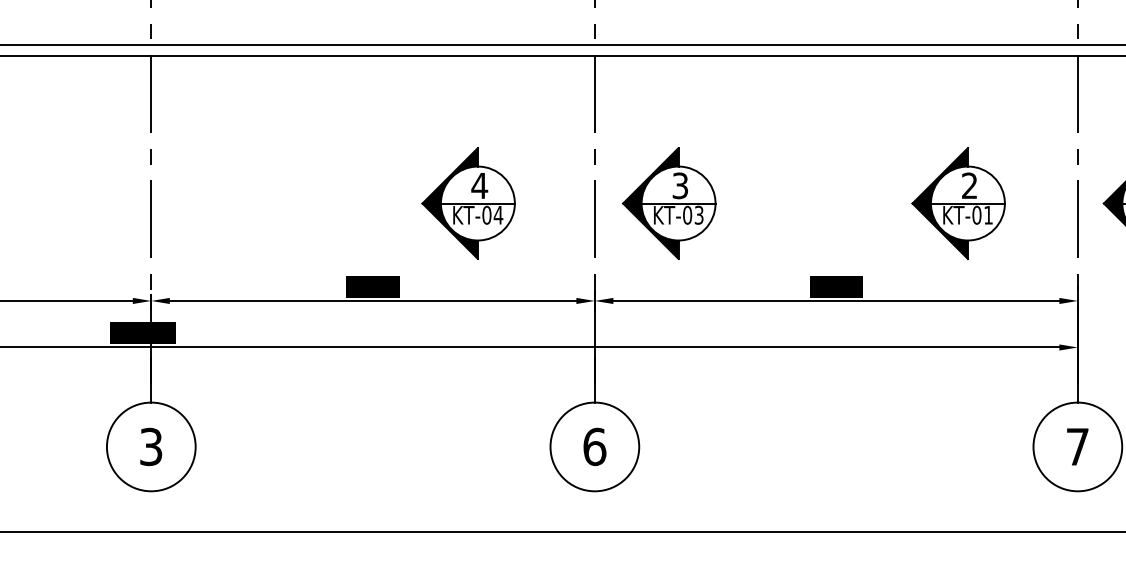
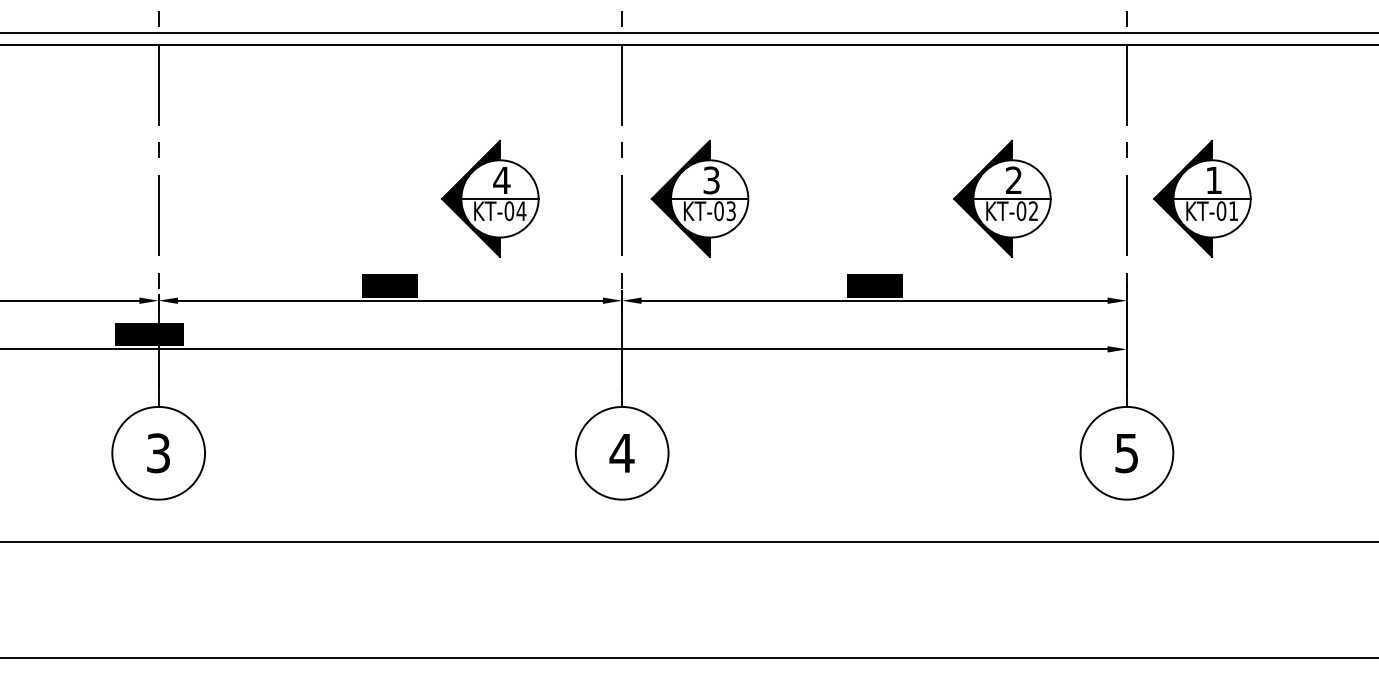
text: (988, 214) -> (1033, 210), KT-01 -> KT-02
text: (594, 447) -> (621, 453), 6 -> 4
text: (1077, 447) -> (1126, 453), 7 -> 5

